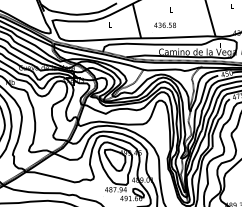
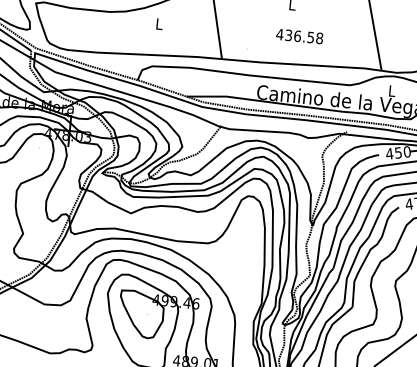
text: (164, 24) -> (298, 34), moved

